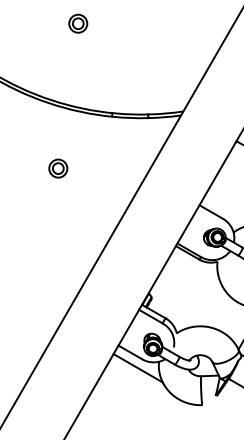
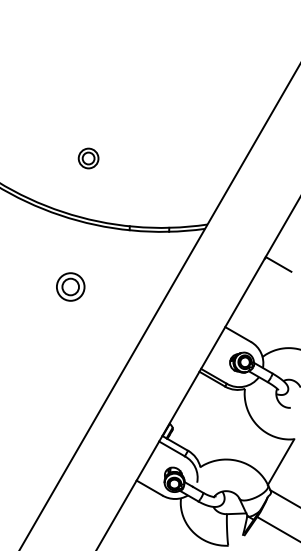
part: (78, 23) -> (88, 158), moved
part: (58, 168) -> (70, 286), size x1.4
line: (138, 368) -> (158, 505), removed

